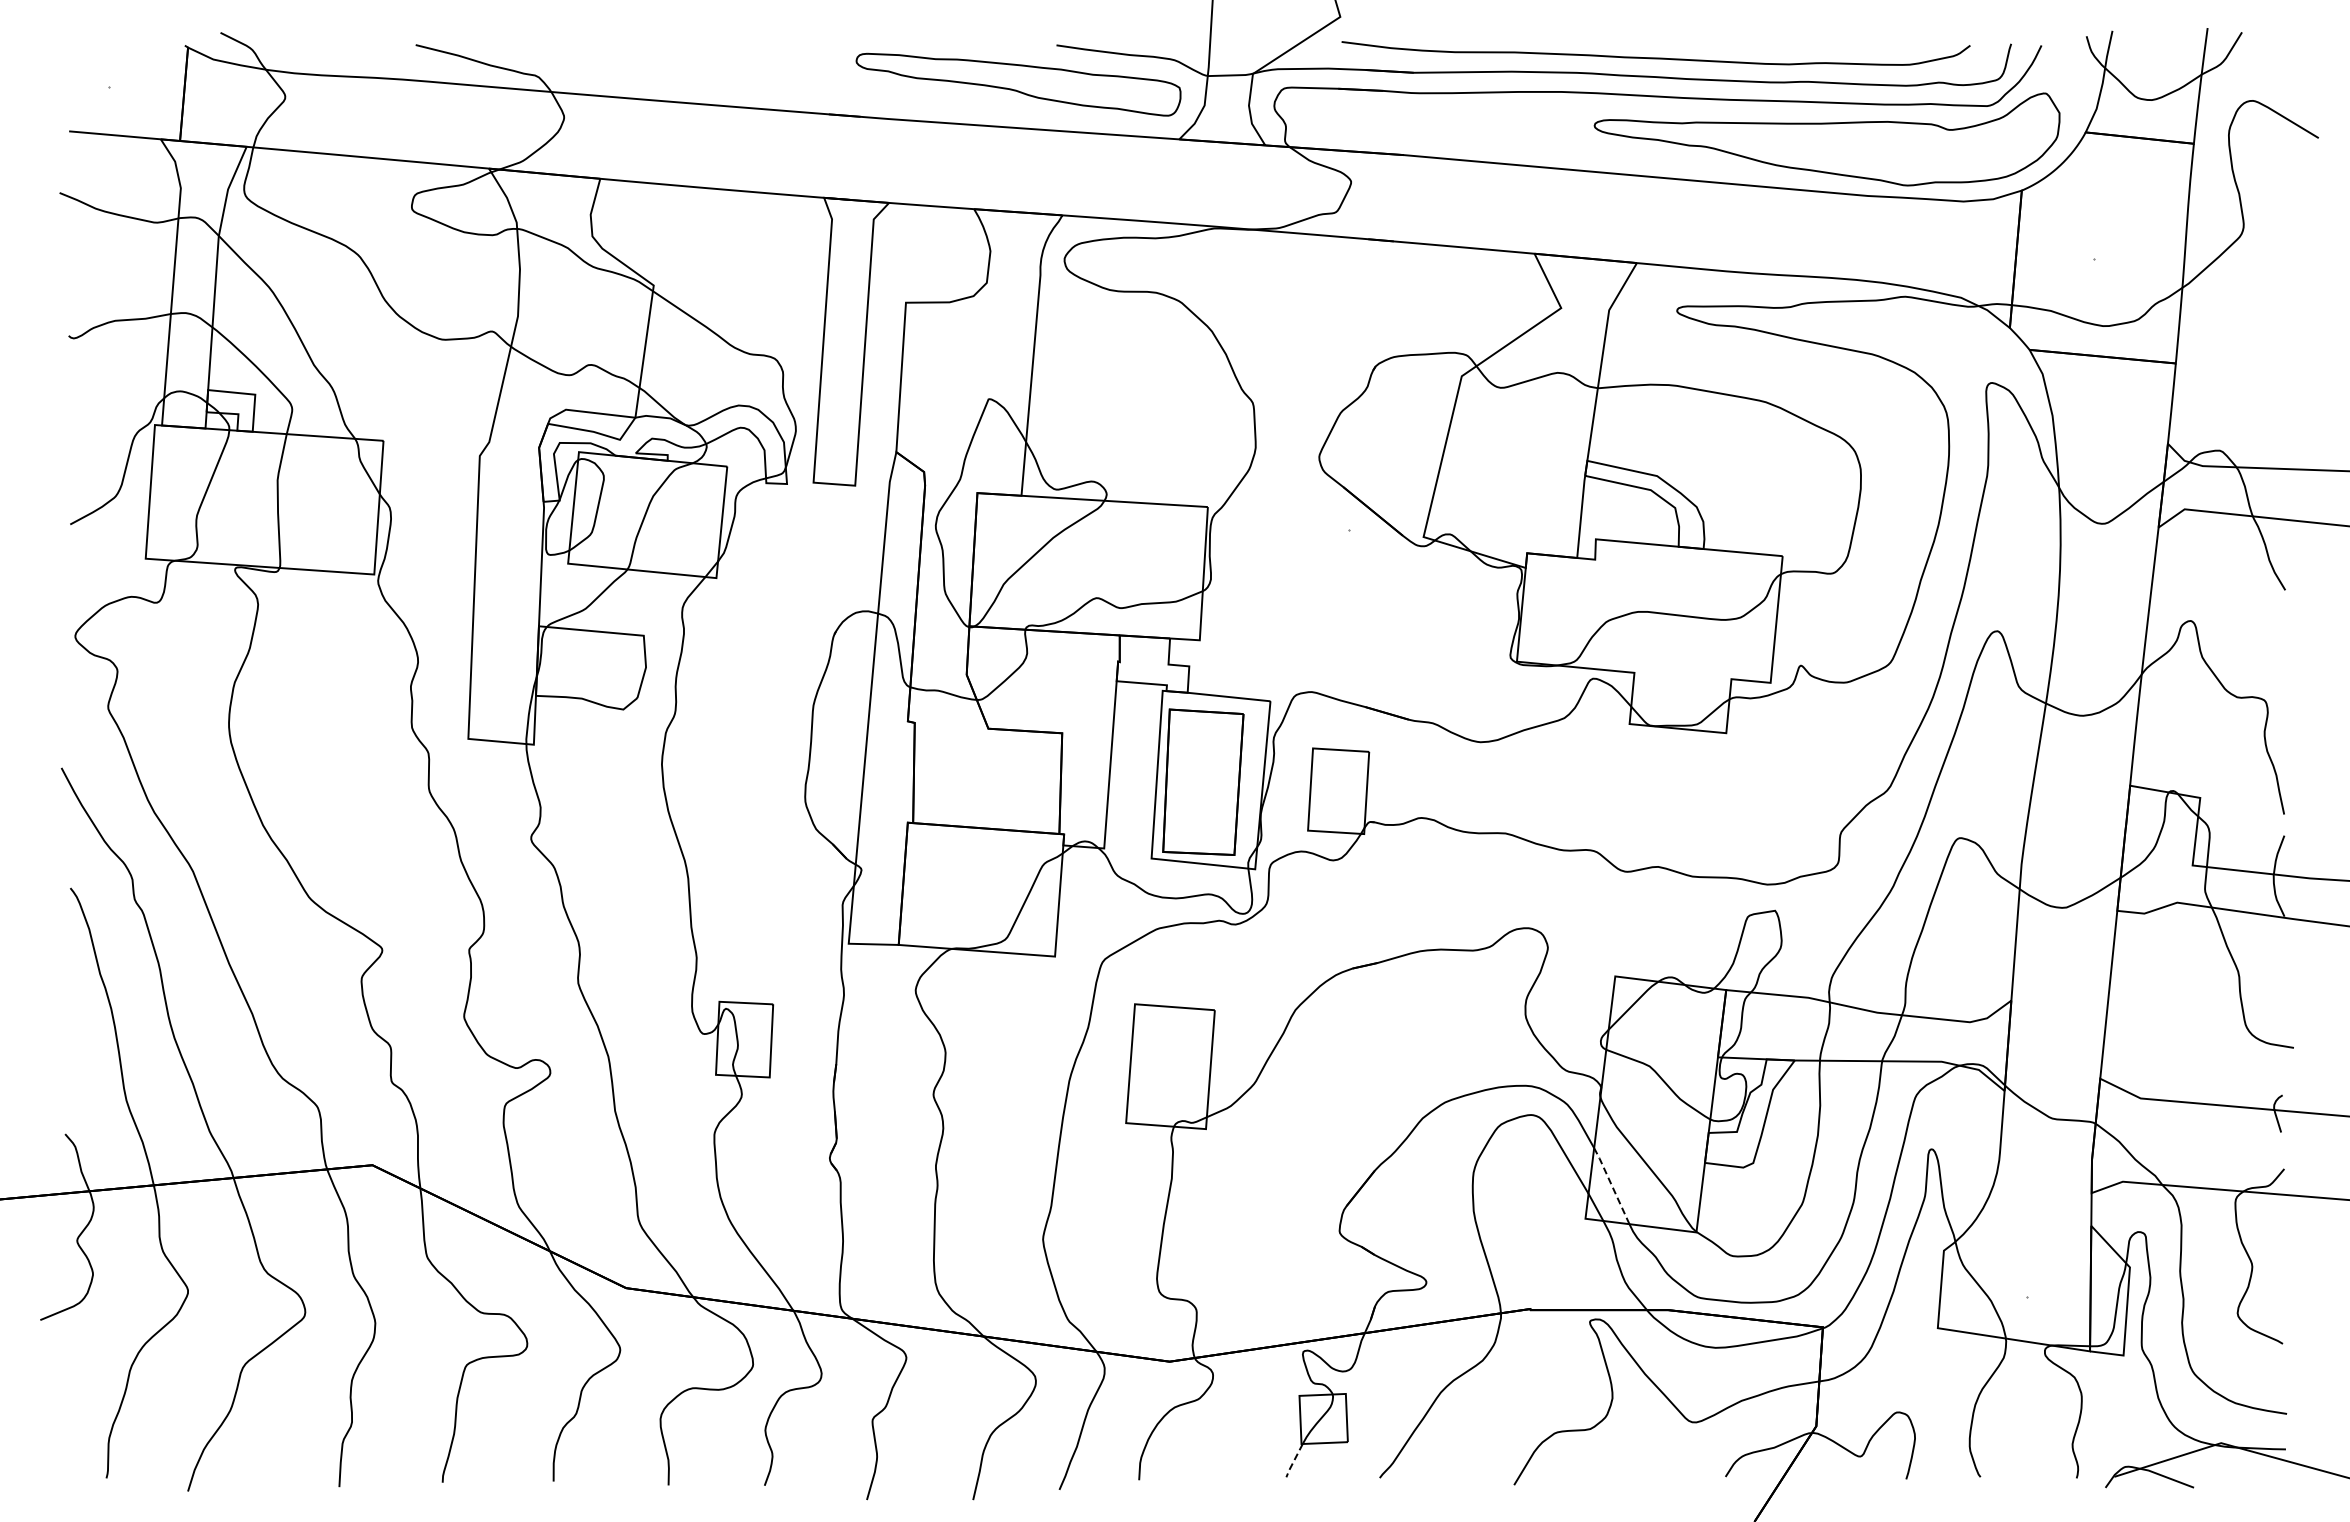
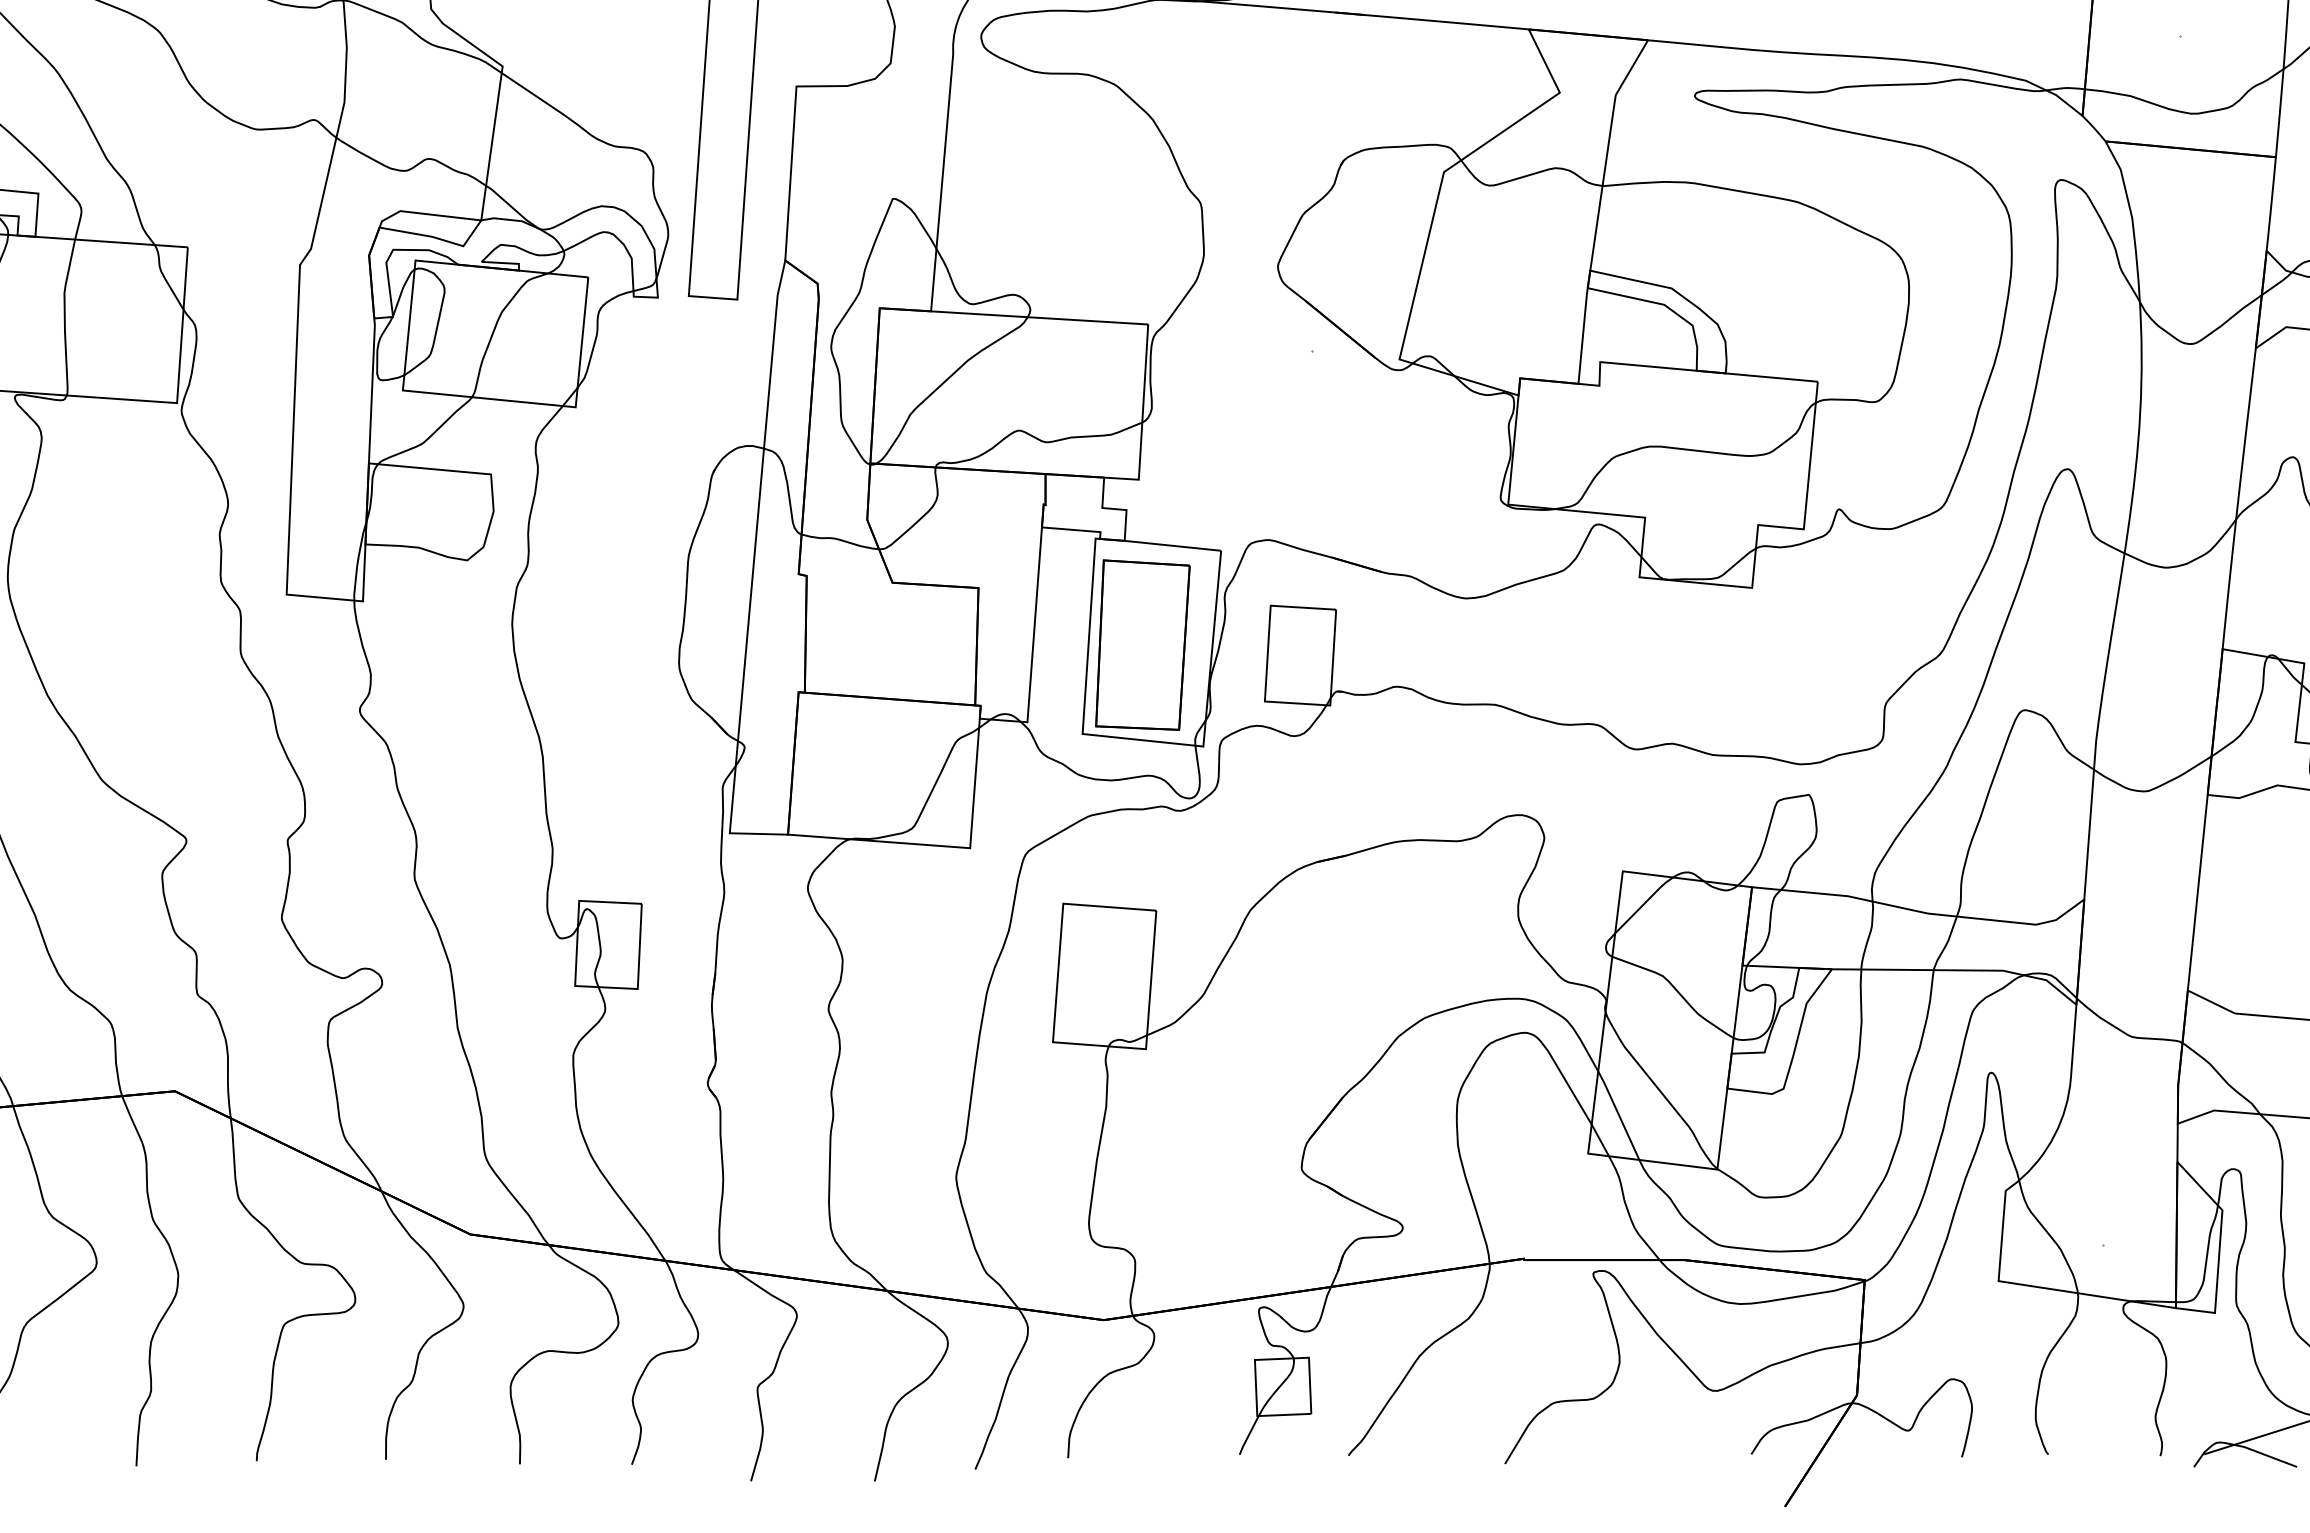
line: (1611, 1185) -> (1618, 1114), dashed -> solid
line: (1293, 1461) -> (1247, 1436), dashed -> solid

